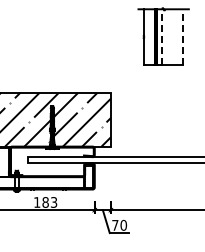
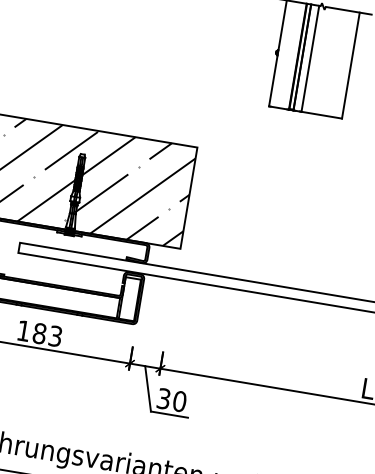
line: (161, 36) -> (310, 57), dashed -> solid
line: (183, 36) -> (352, 64), dashed -> solid
text: (115, 224) -> (164, 397), 70 -> 30

